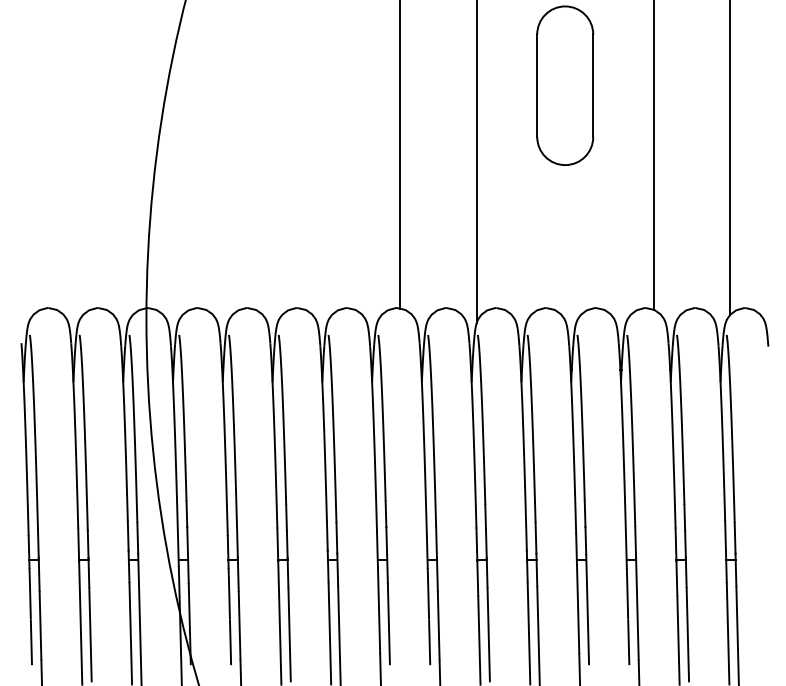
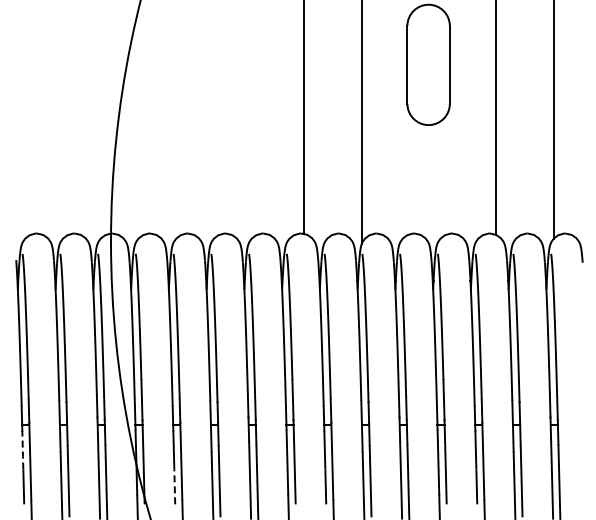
line: (29, 594) -> (22, 450), solid -> dashed
line: (230, 642) -> (174, 487), solid -> dashed

